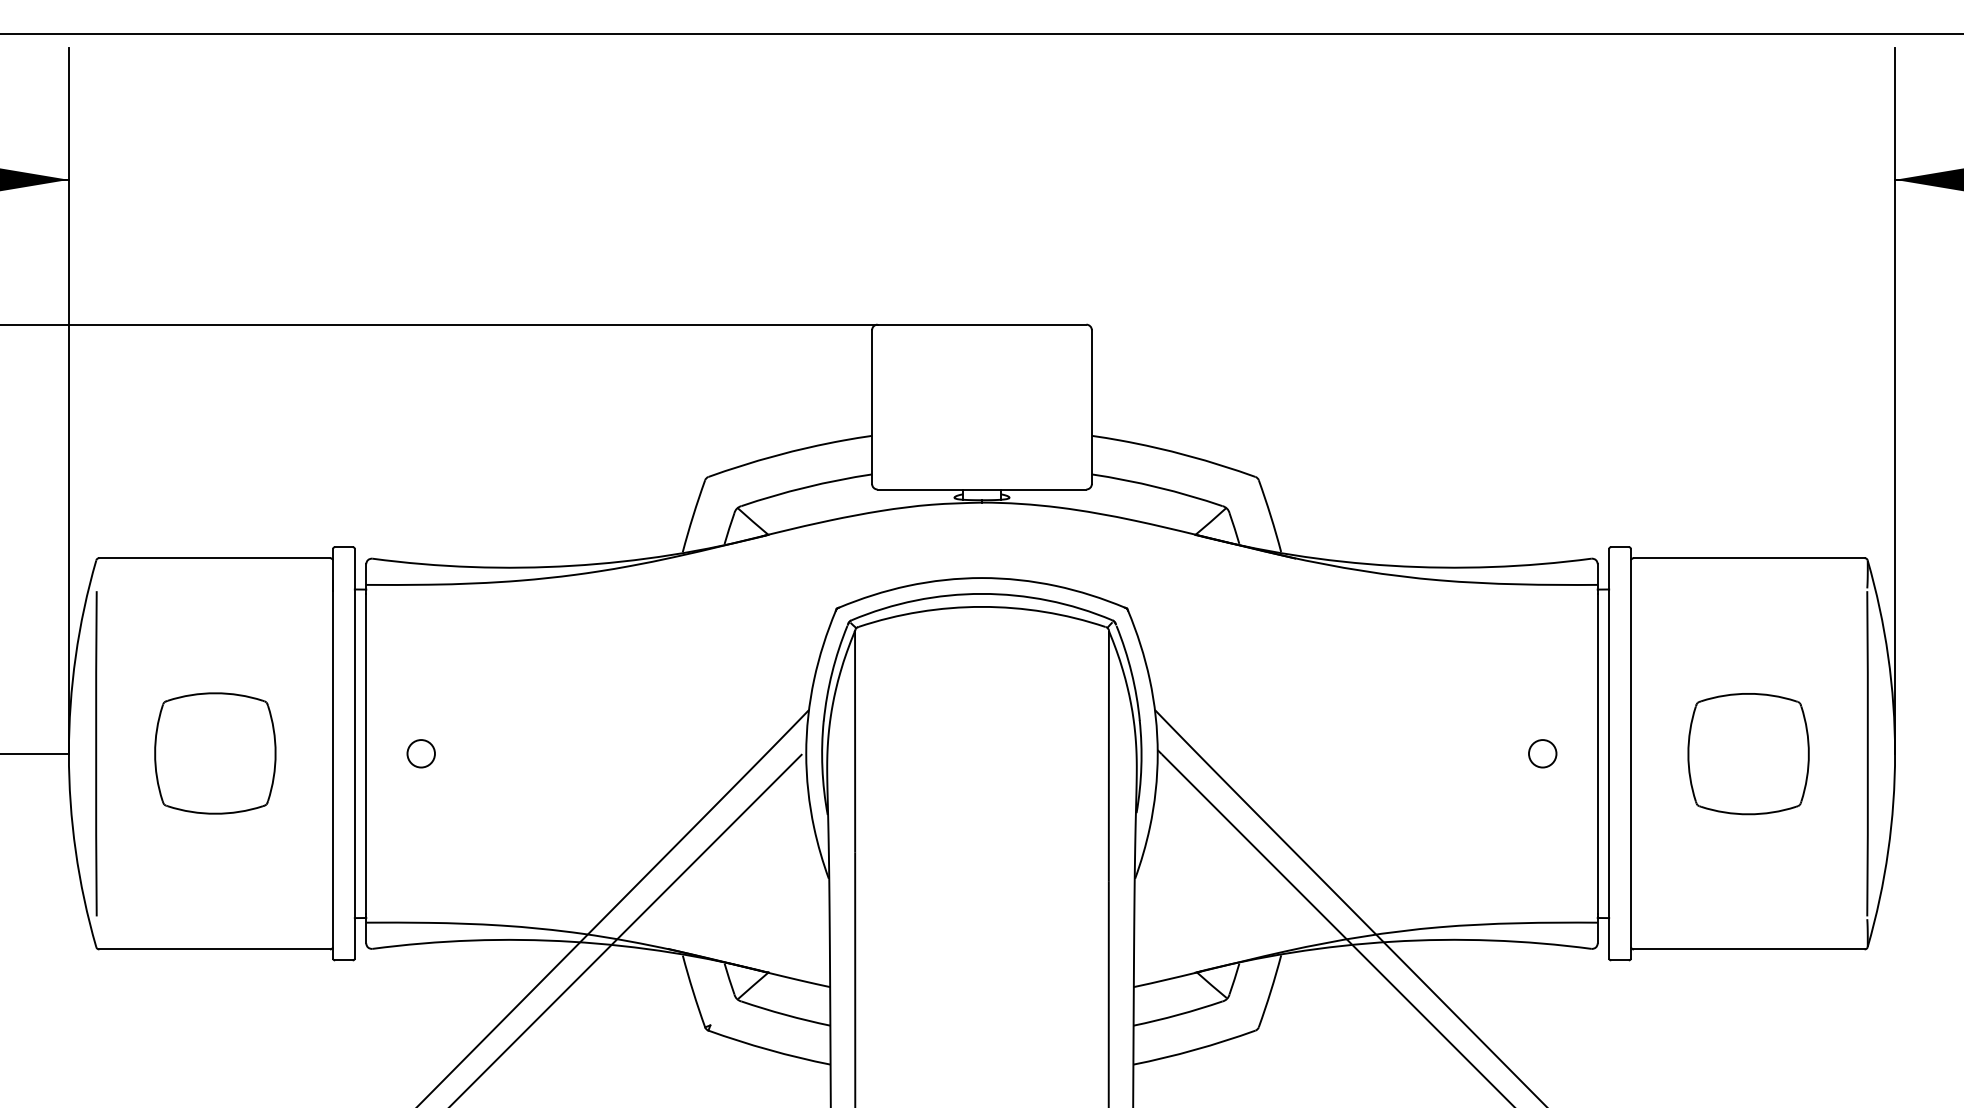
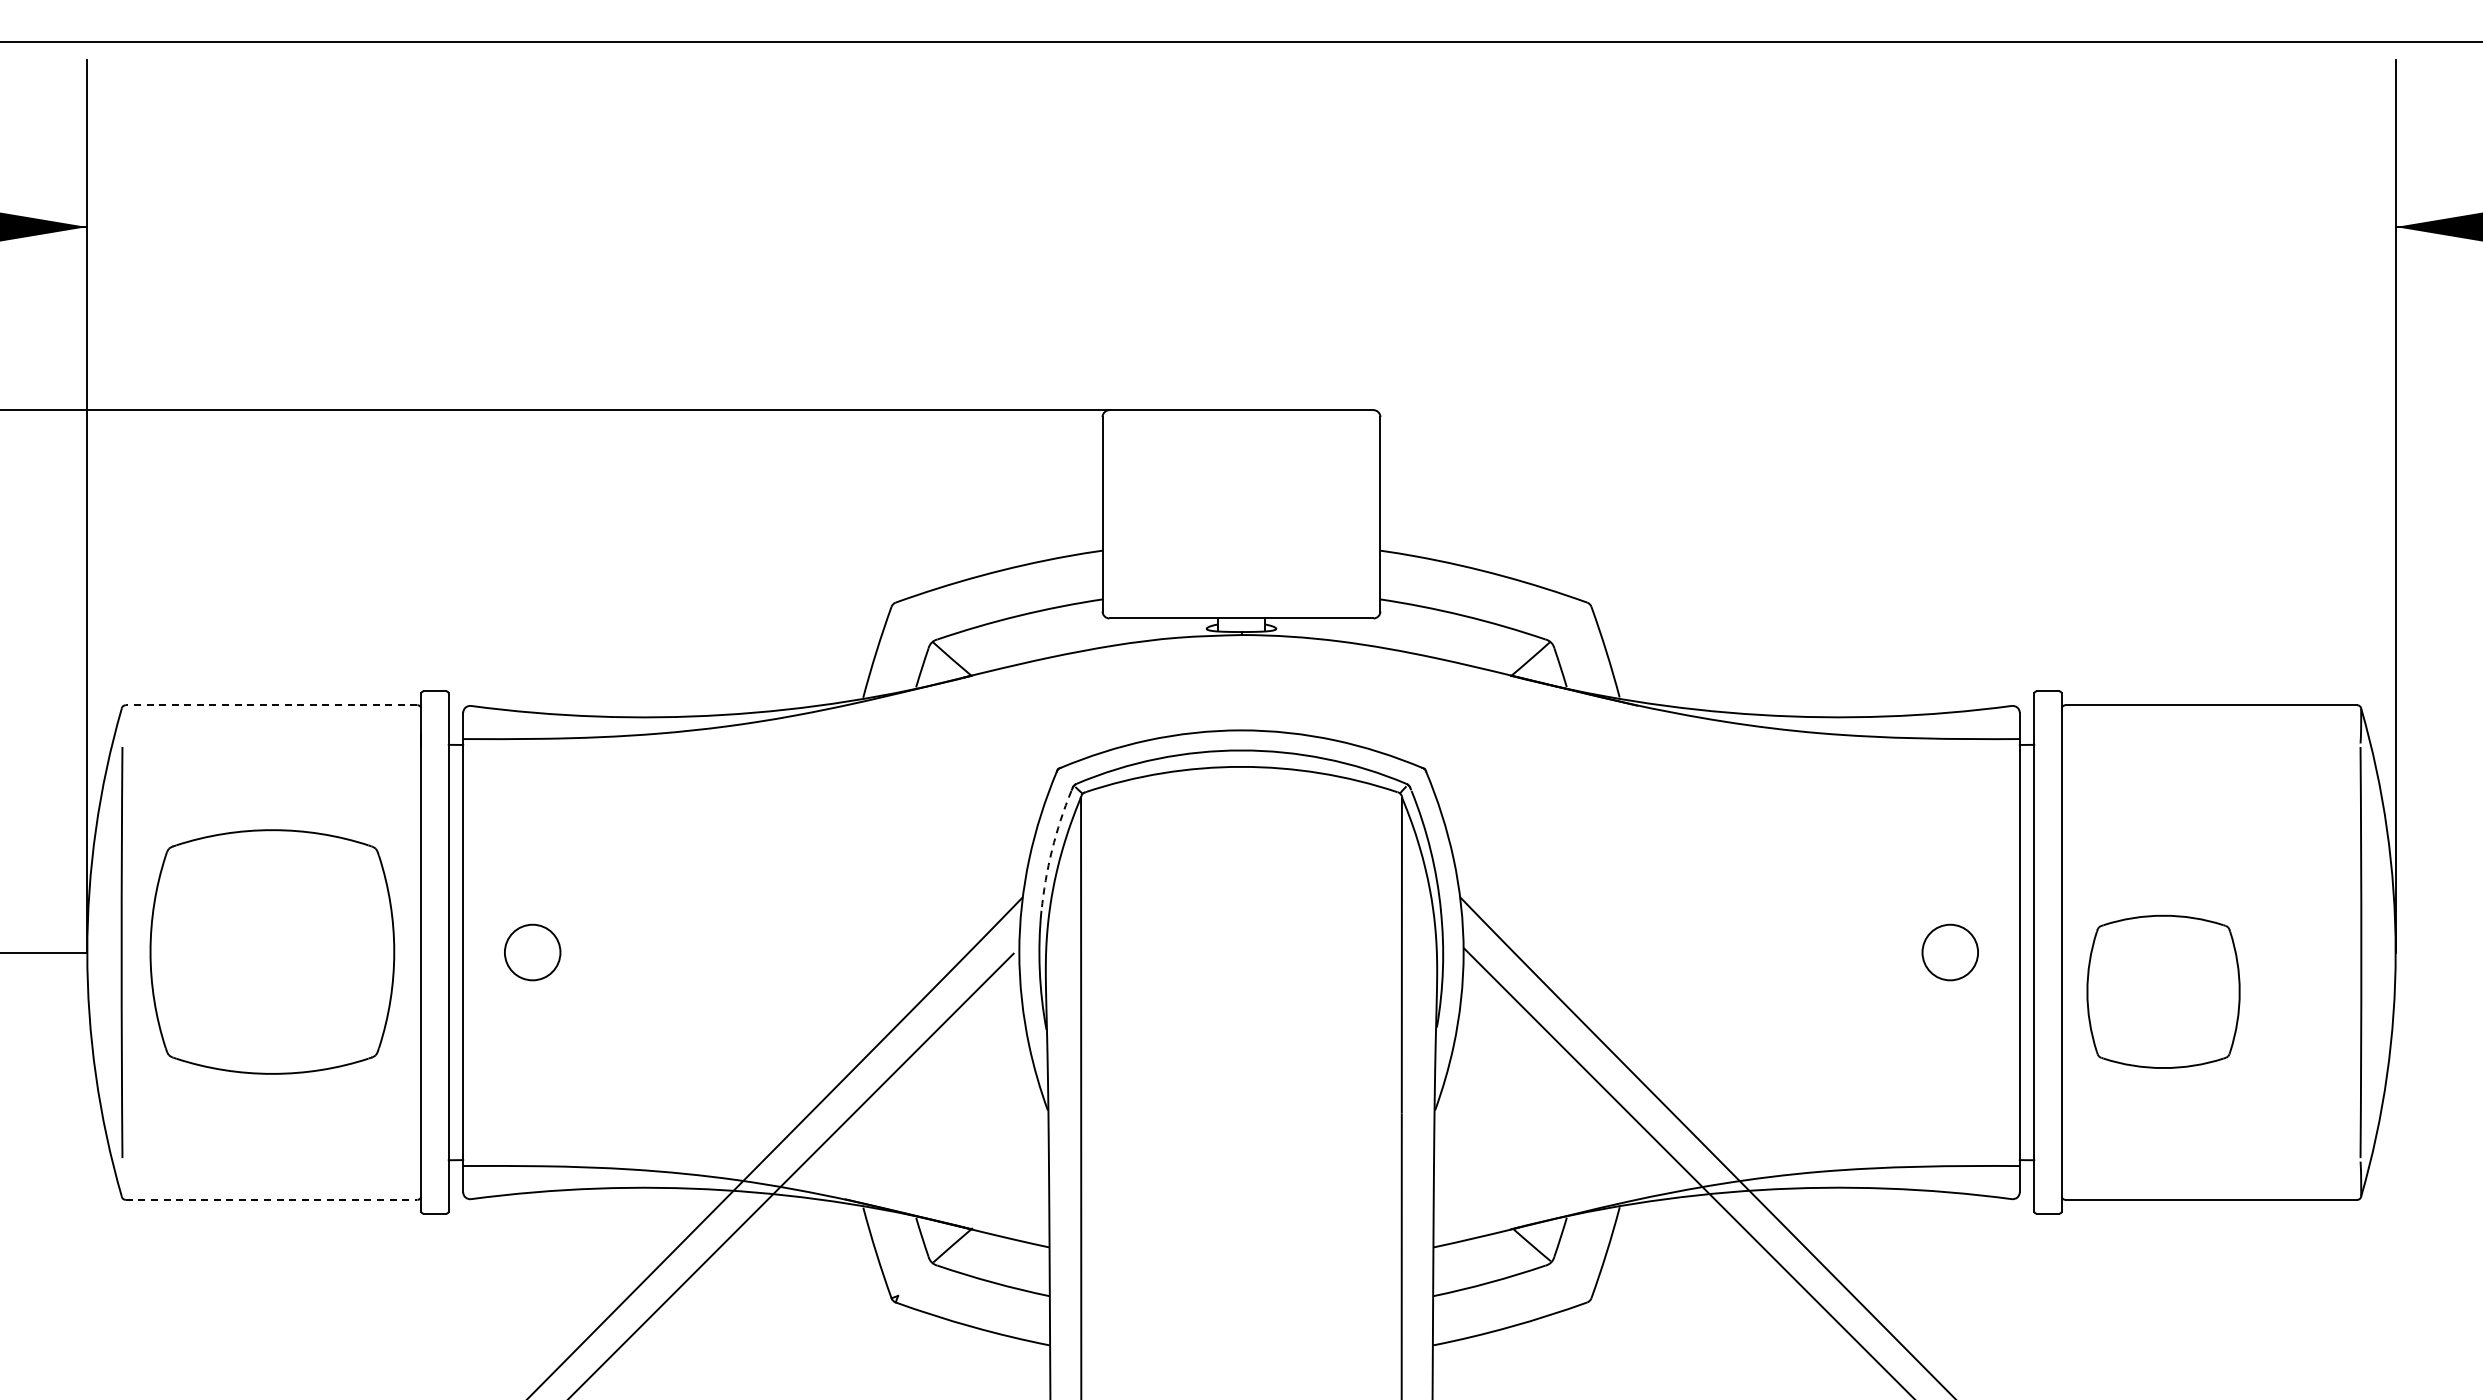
line: (214, 558) -> (271, 705), solid -> dashed
arc: (832, 673) -> (1052, 850), solid -> dashed
part: (215, 753) -> (272, 952), size x1.6
circle: (421, 753) -> (532, 952), size x1.6
circle: (1542, 753) -> (1949, 952), size x1.6
part: (1748, 753) -> (2163, 991), moved
line: (214, 949) -> (271, 1199), solid -> dashed

